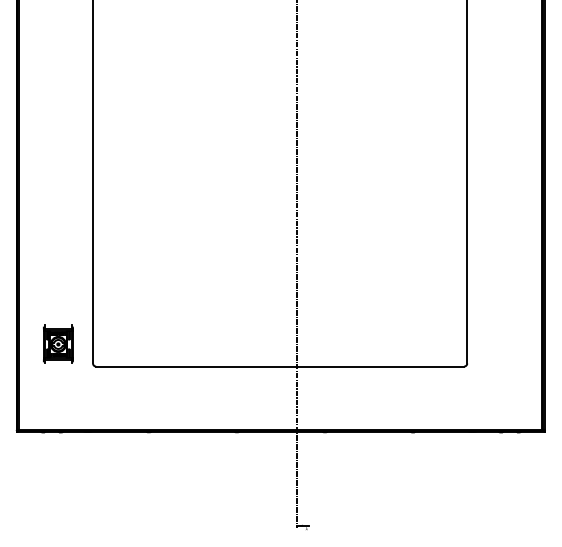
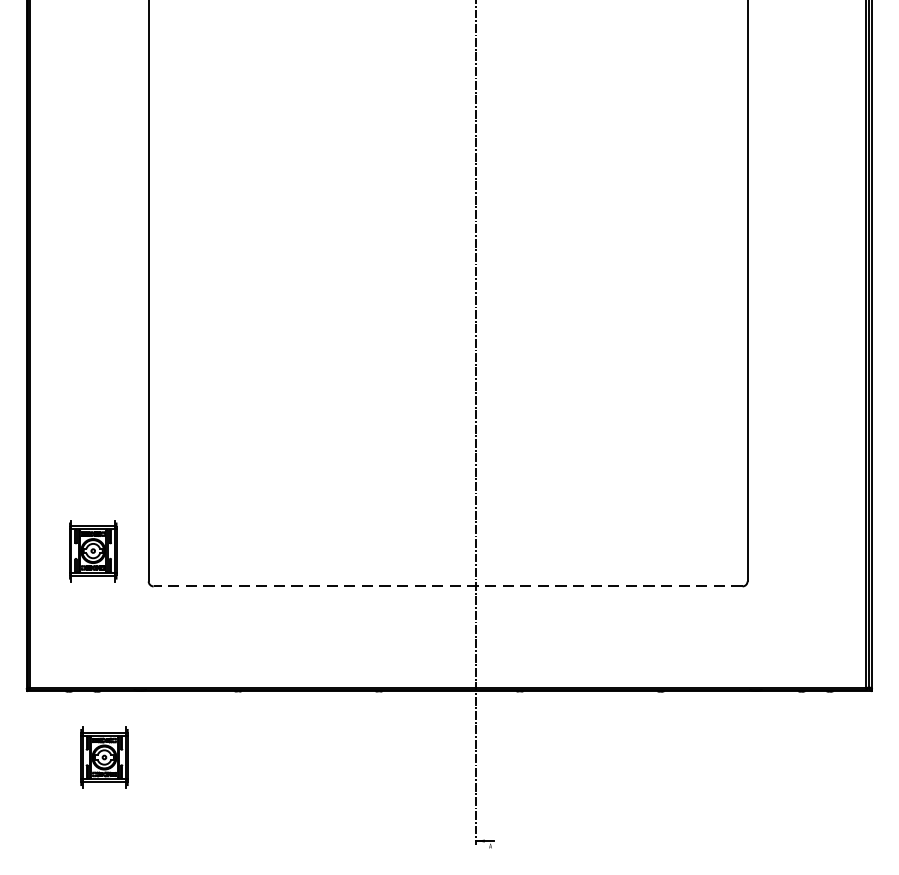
line: (279, 366) -> (447, 586), solid -> dashed
part: (65, 472) -> (104, 755), added

